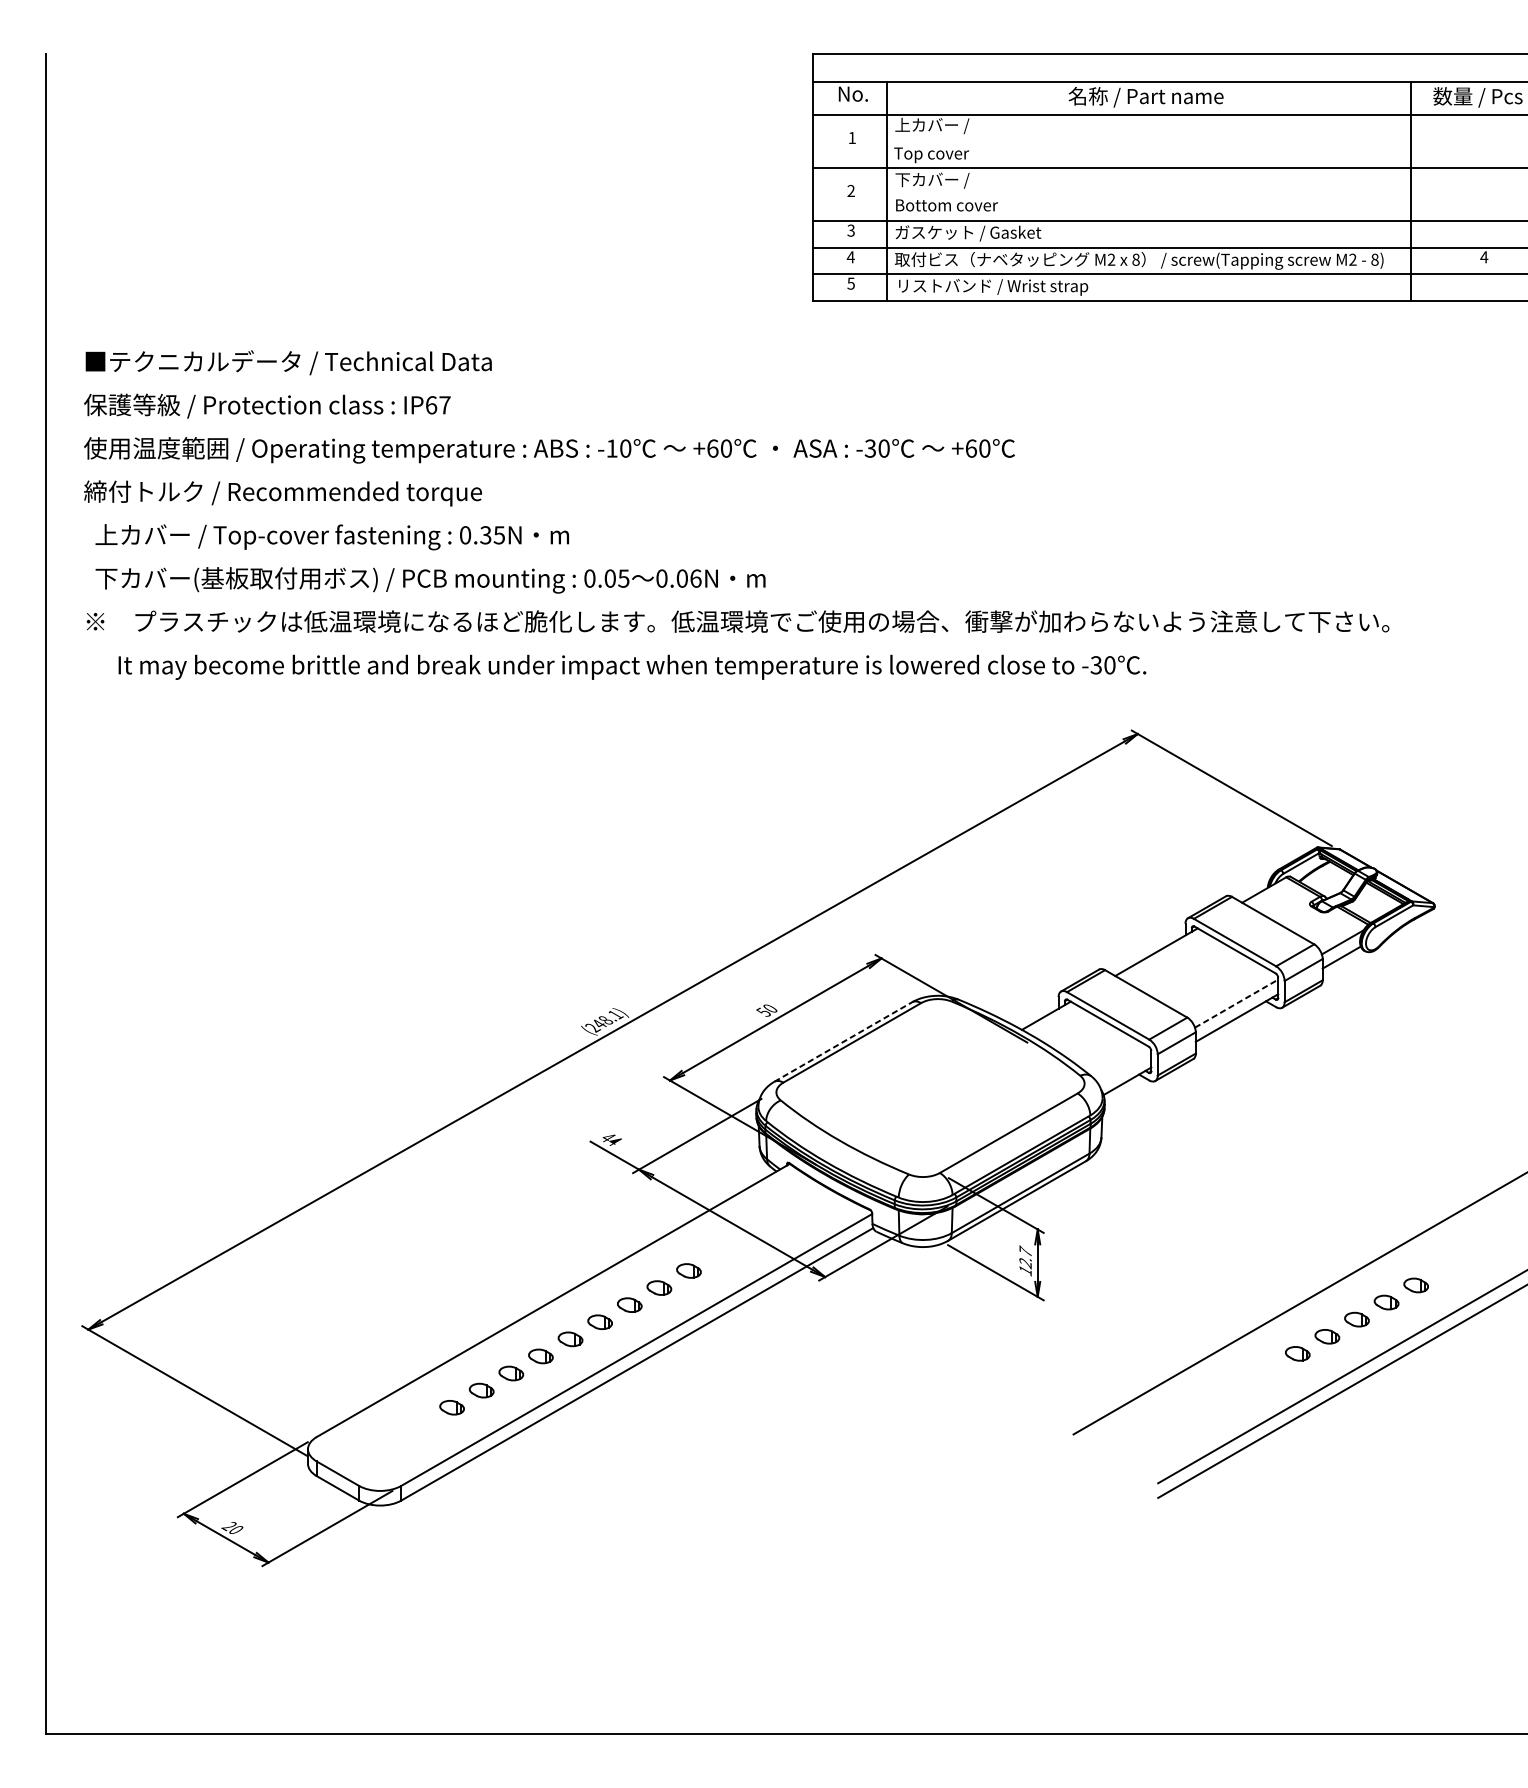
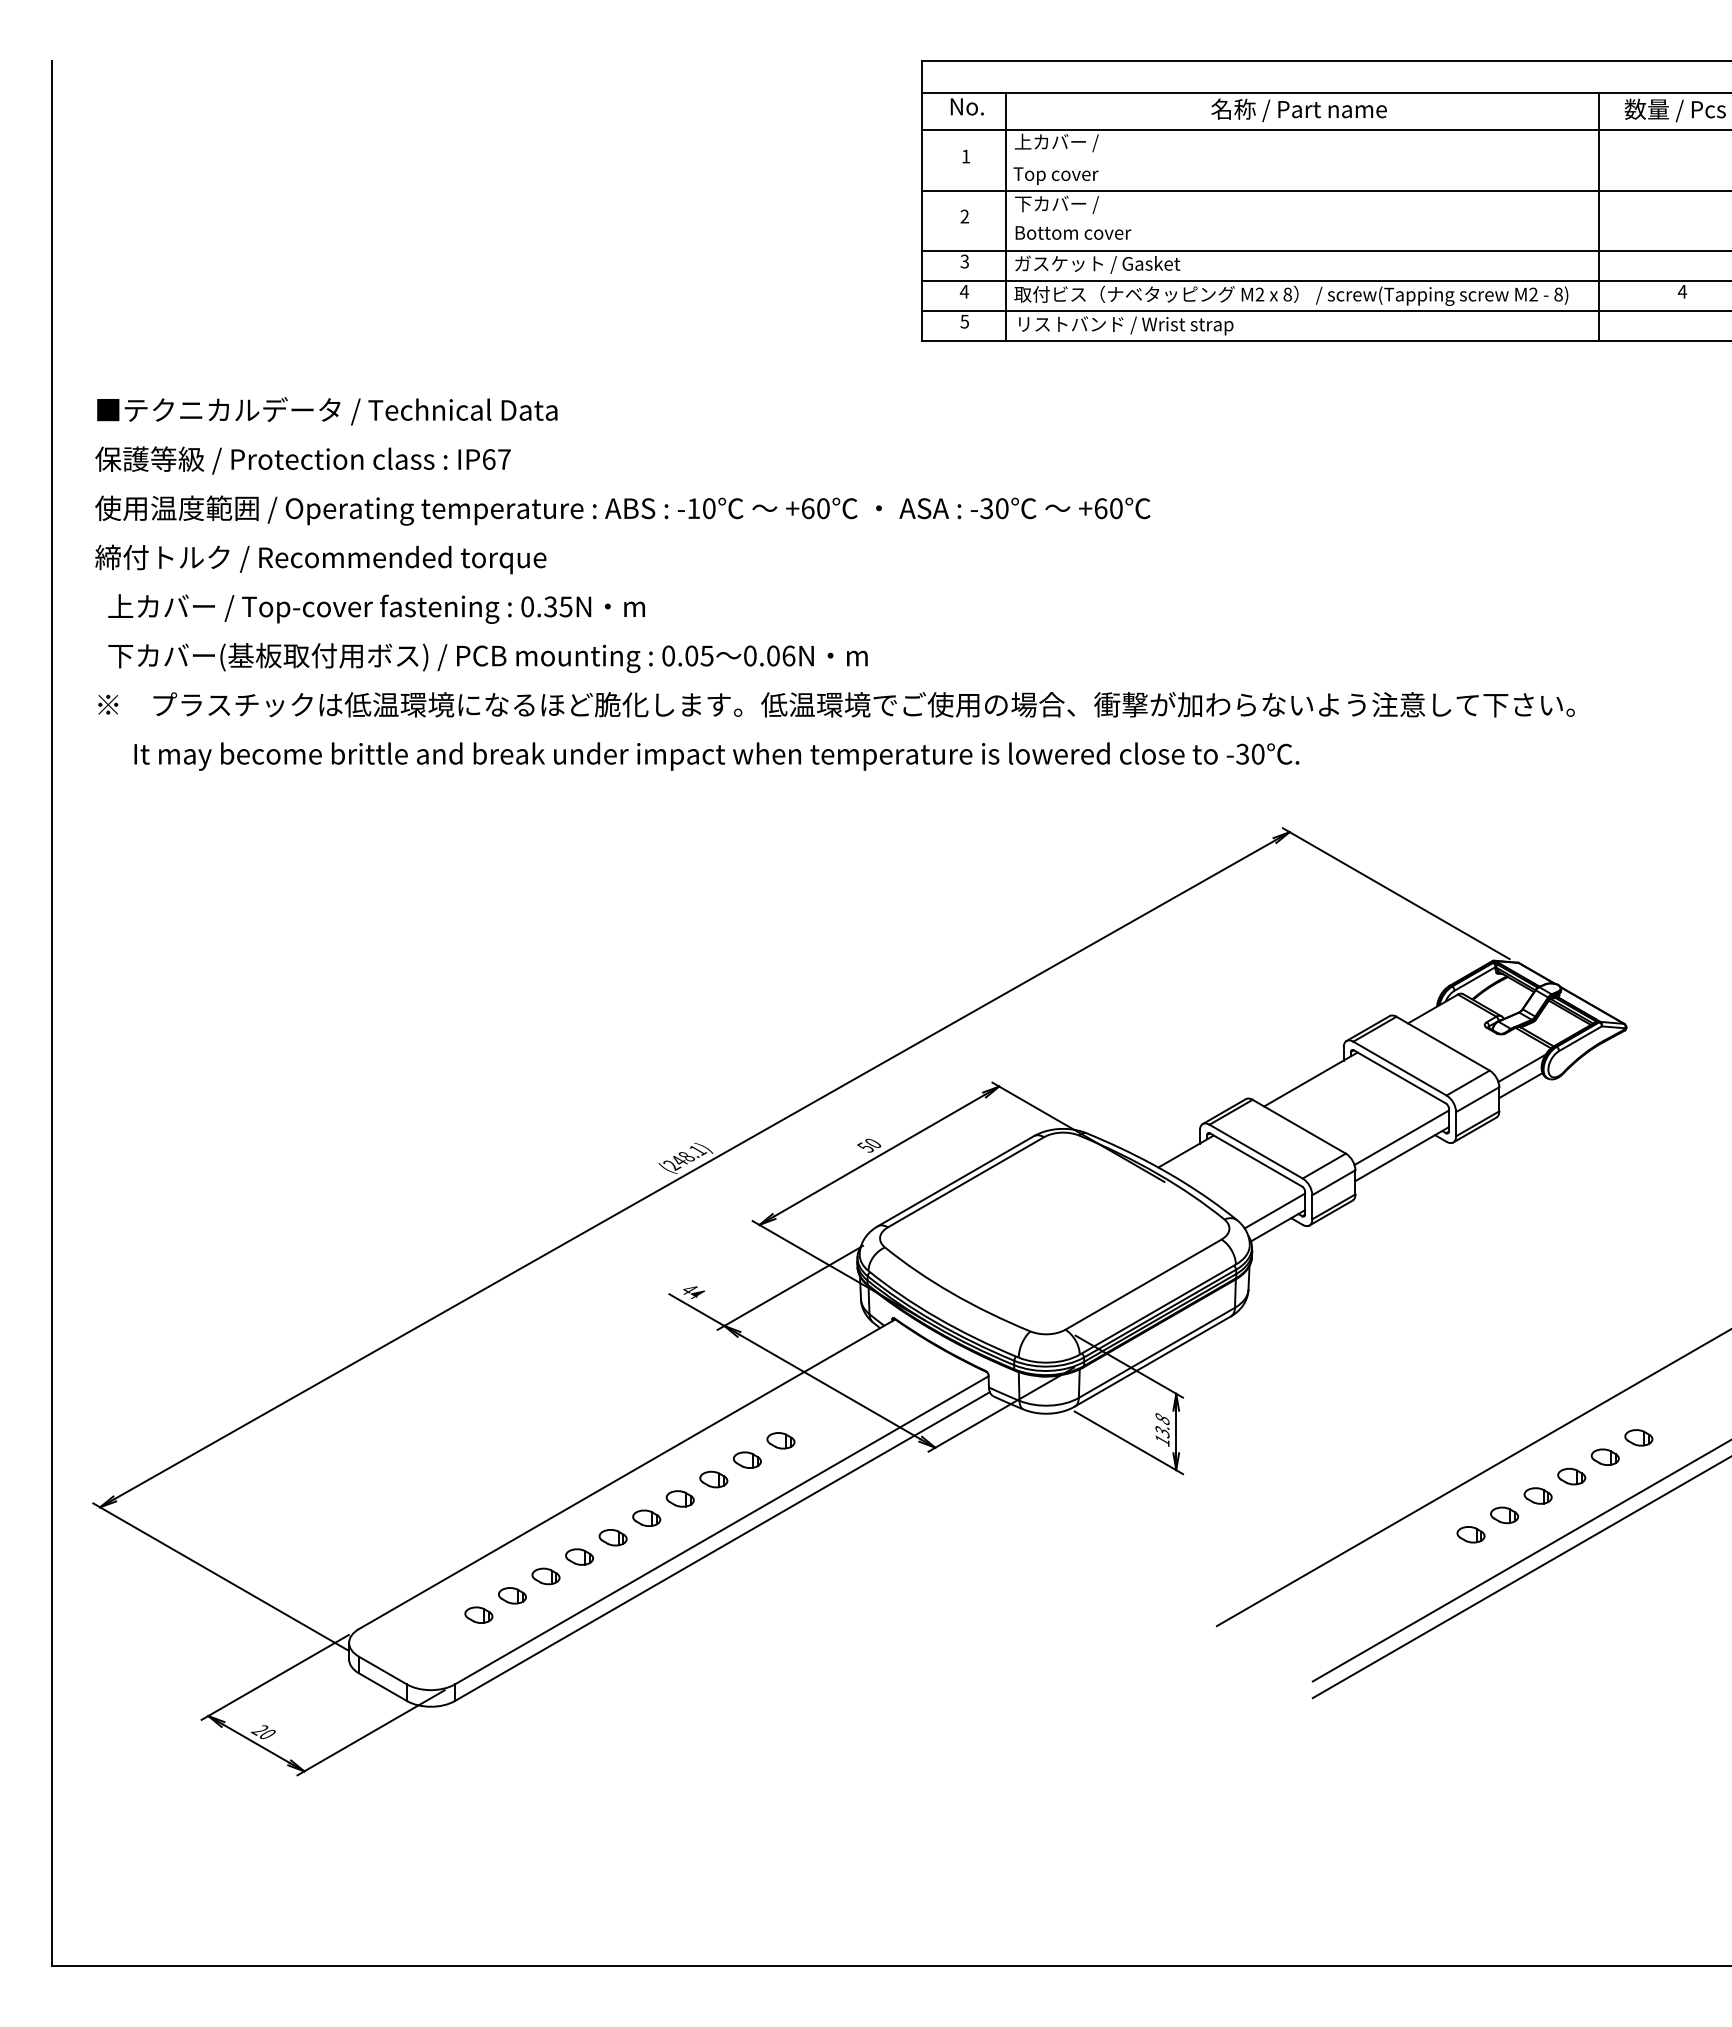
line: (1237, 1003) -> (1402, 1137), dashed -> solid
line: (843, 1042) -> (956, 1181), dashed -> solid
line: (1124, 1067) -> (1274, 1210), added
text: (1025, 1257) -> (1162, 1425), 12.7 -> 13.8
part: (1445, 1268) -> (1638, 1437), added
part: (422, 1424) -> (478, 1614), added

